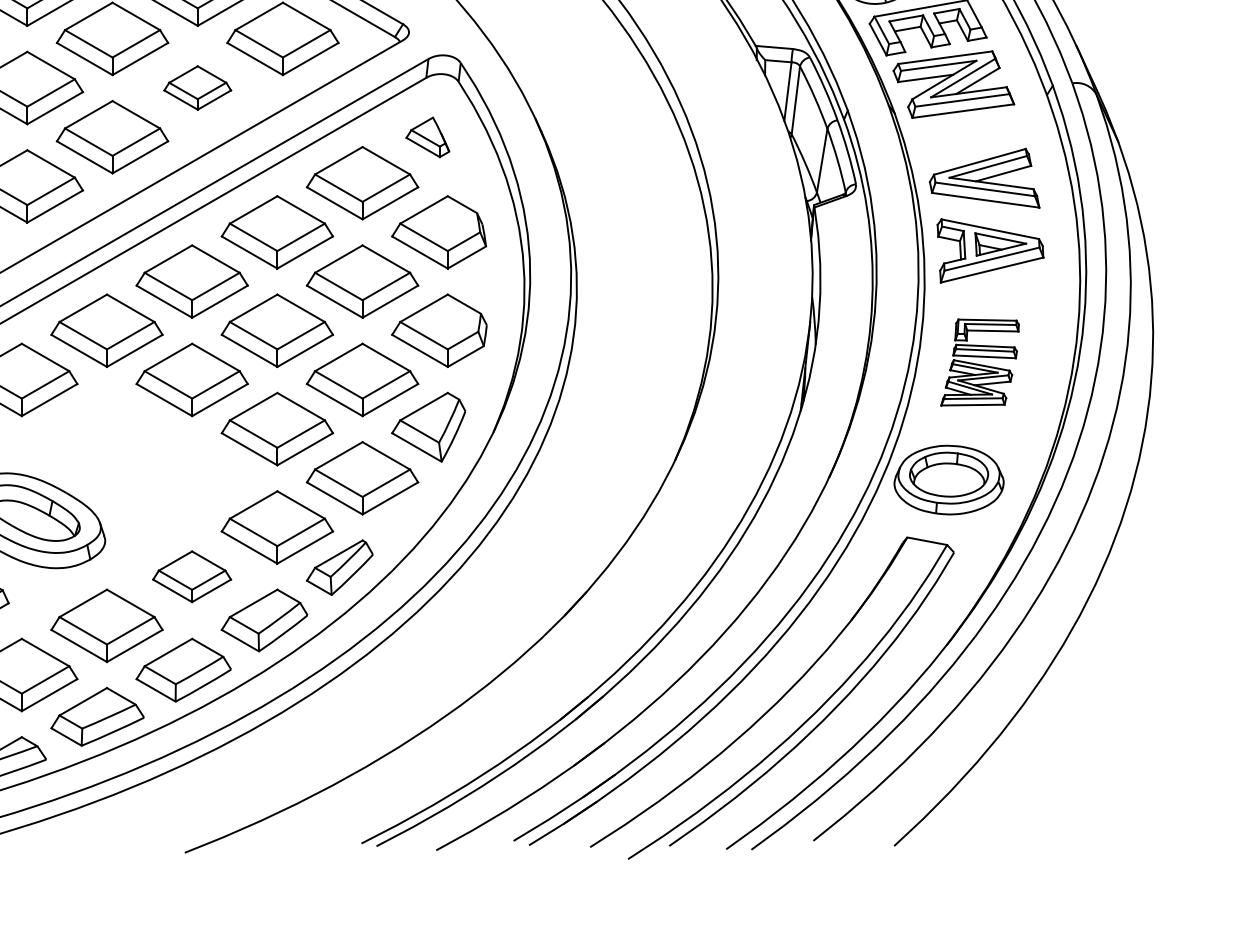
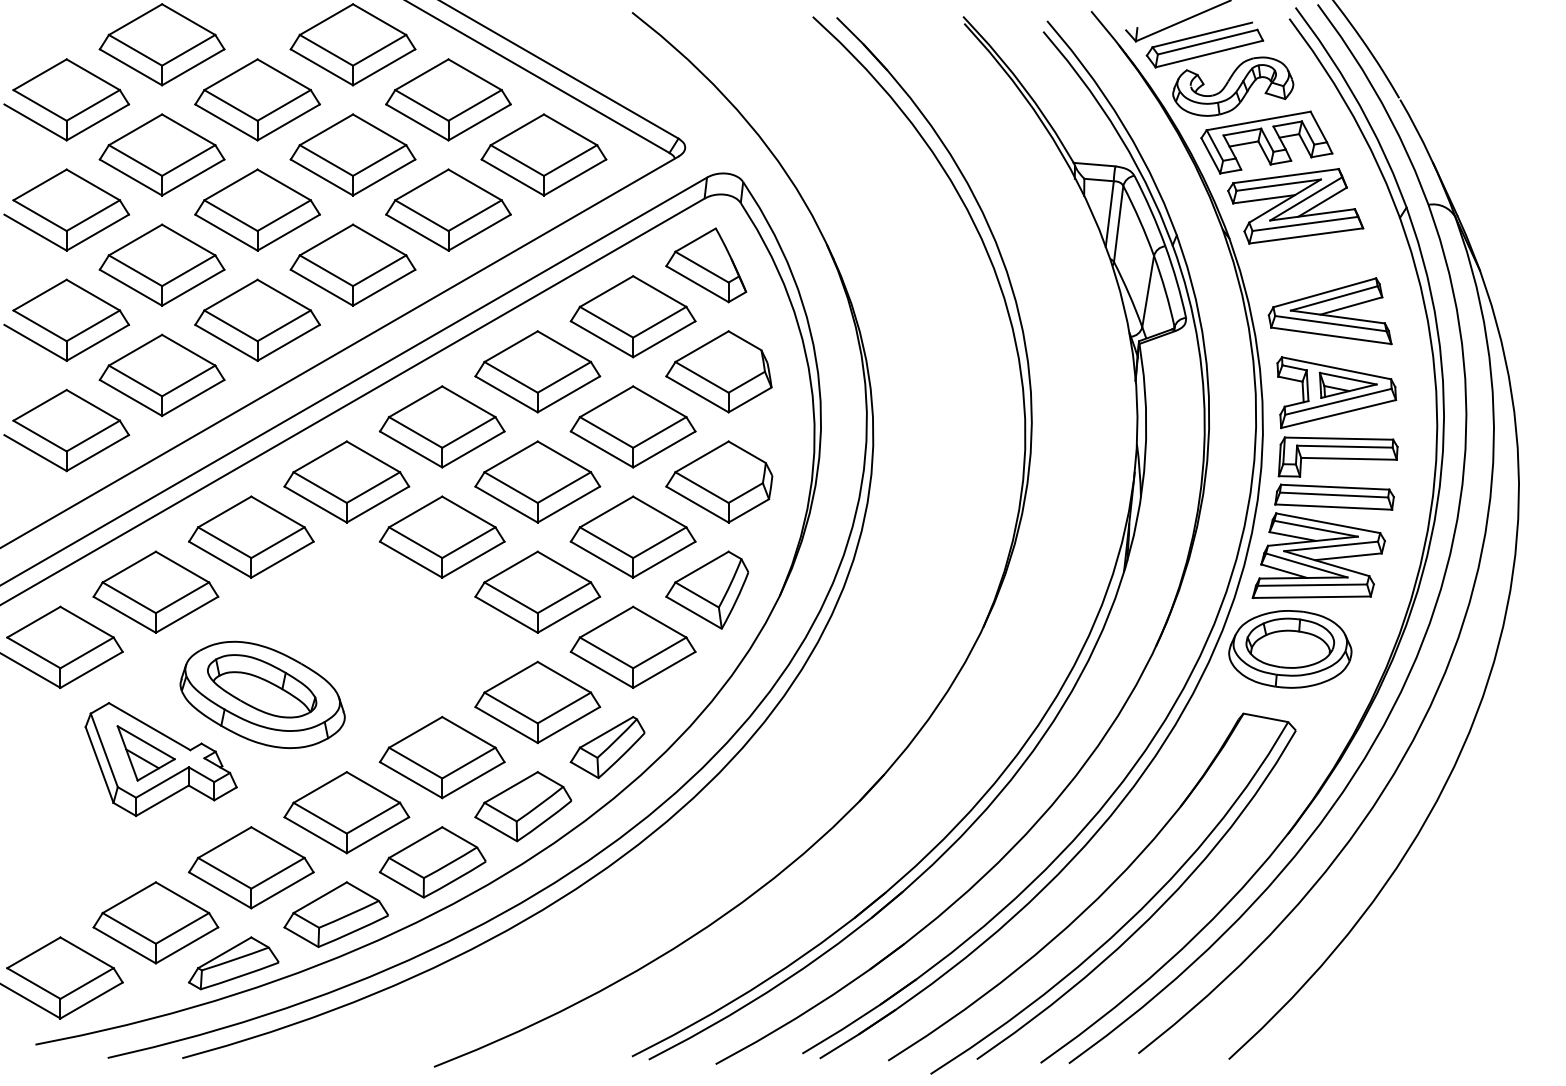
part: (197, 87) -> (448, 209), size x1.67
part: (428, 137) -> (706, 265), size x1.67
part: (979, 362) -> (1324, 517), size x1.67
part: (191, 576) -> (441, 757), size x1.43

